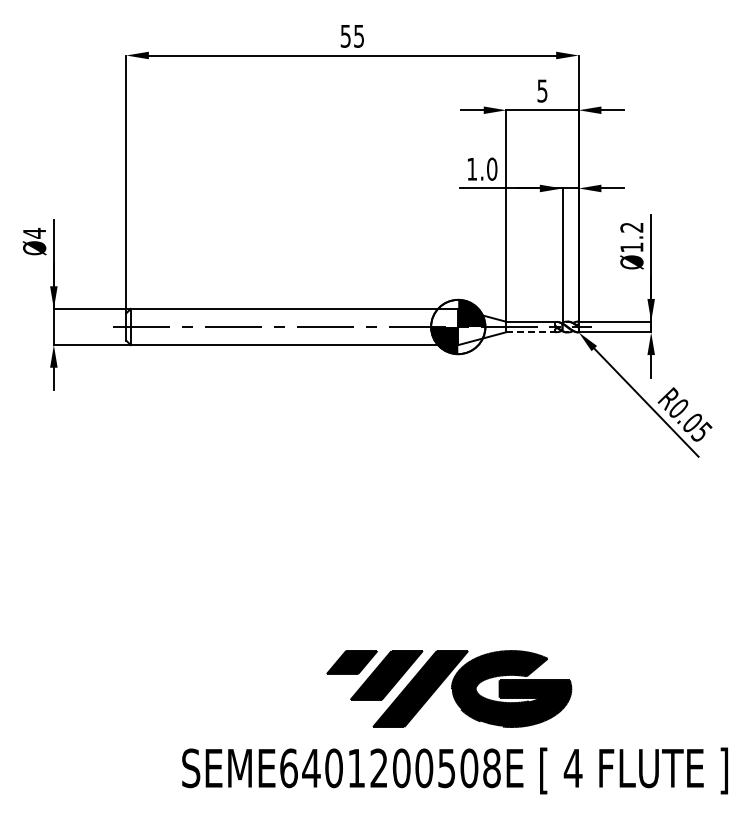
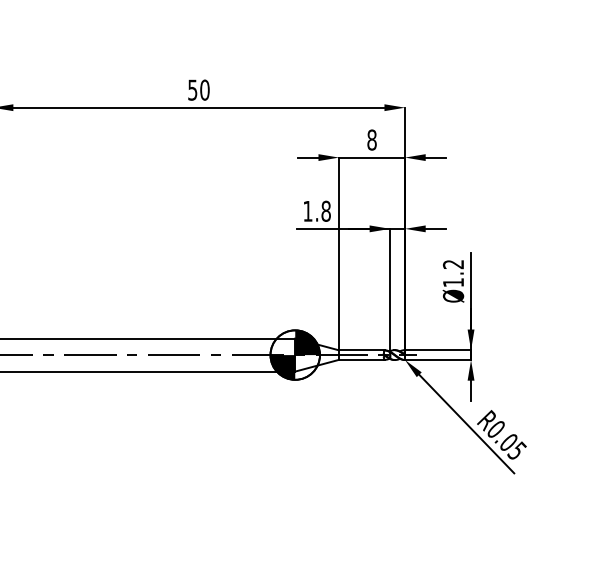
text: (359, 35) -> (205, 89), 55 -> 50
text: (542, 90) -> (372, 139), 5 -> 8
text: (492, 169) -> (326, 211), 1.0 -> 1.8
line: (532, 332) -> (362, 360), dashed -> solid

